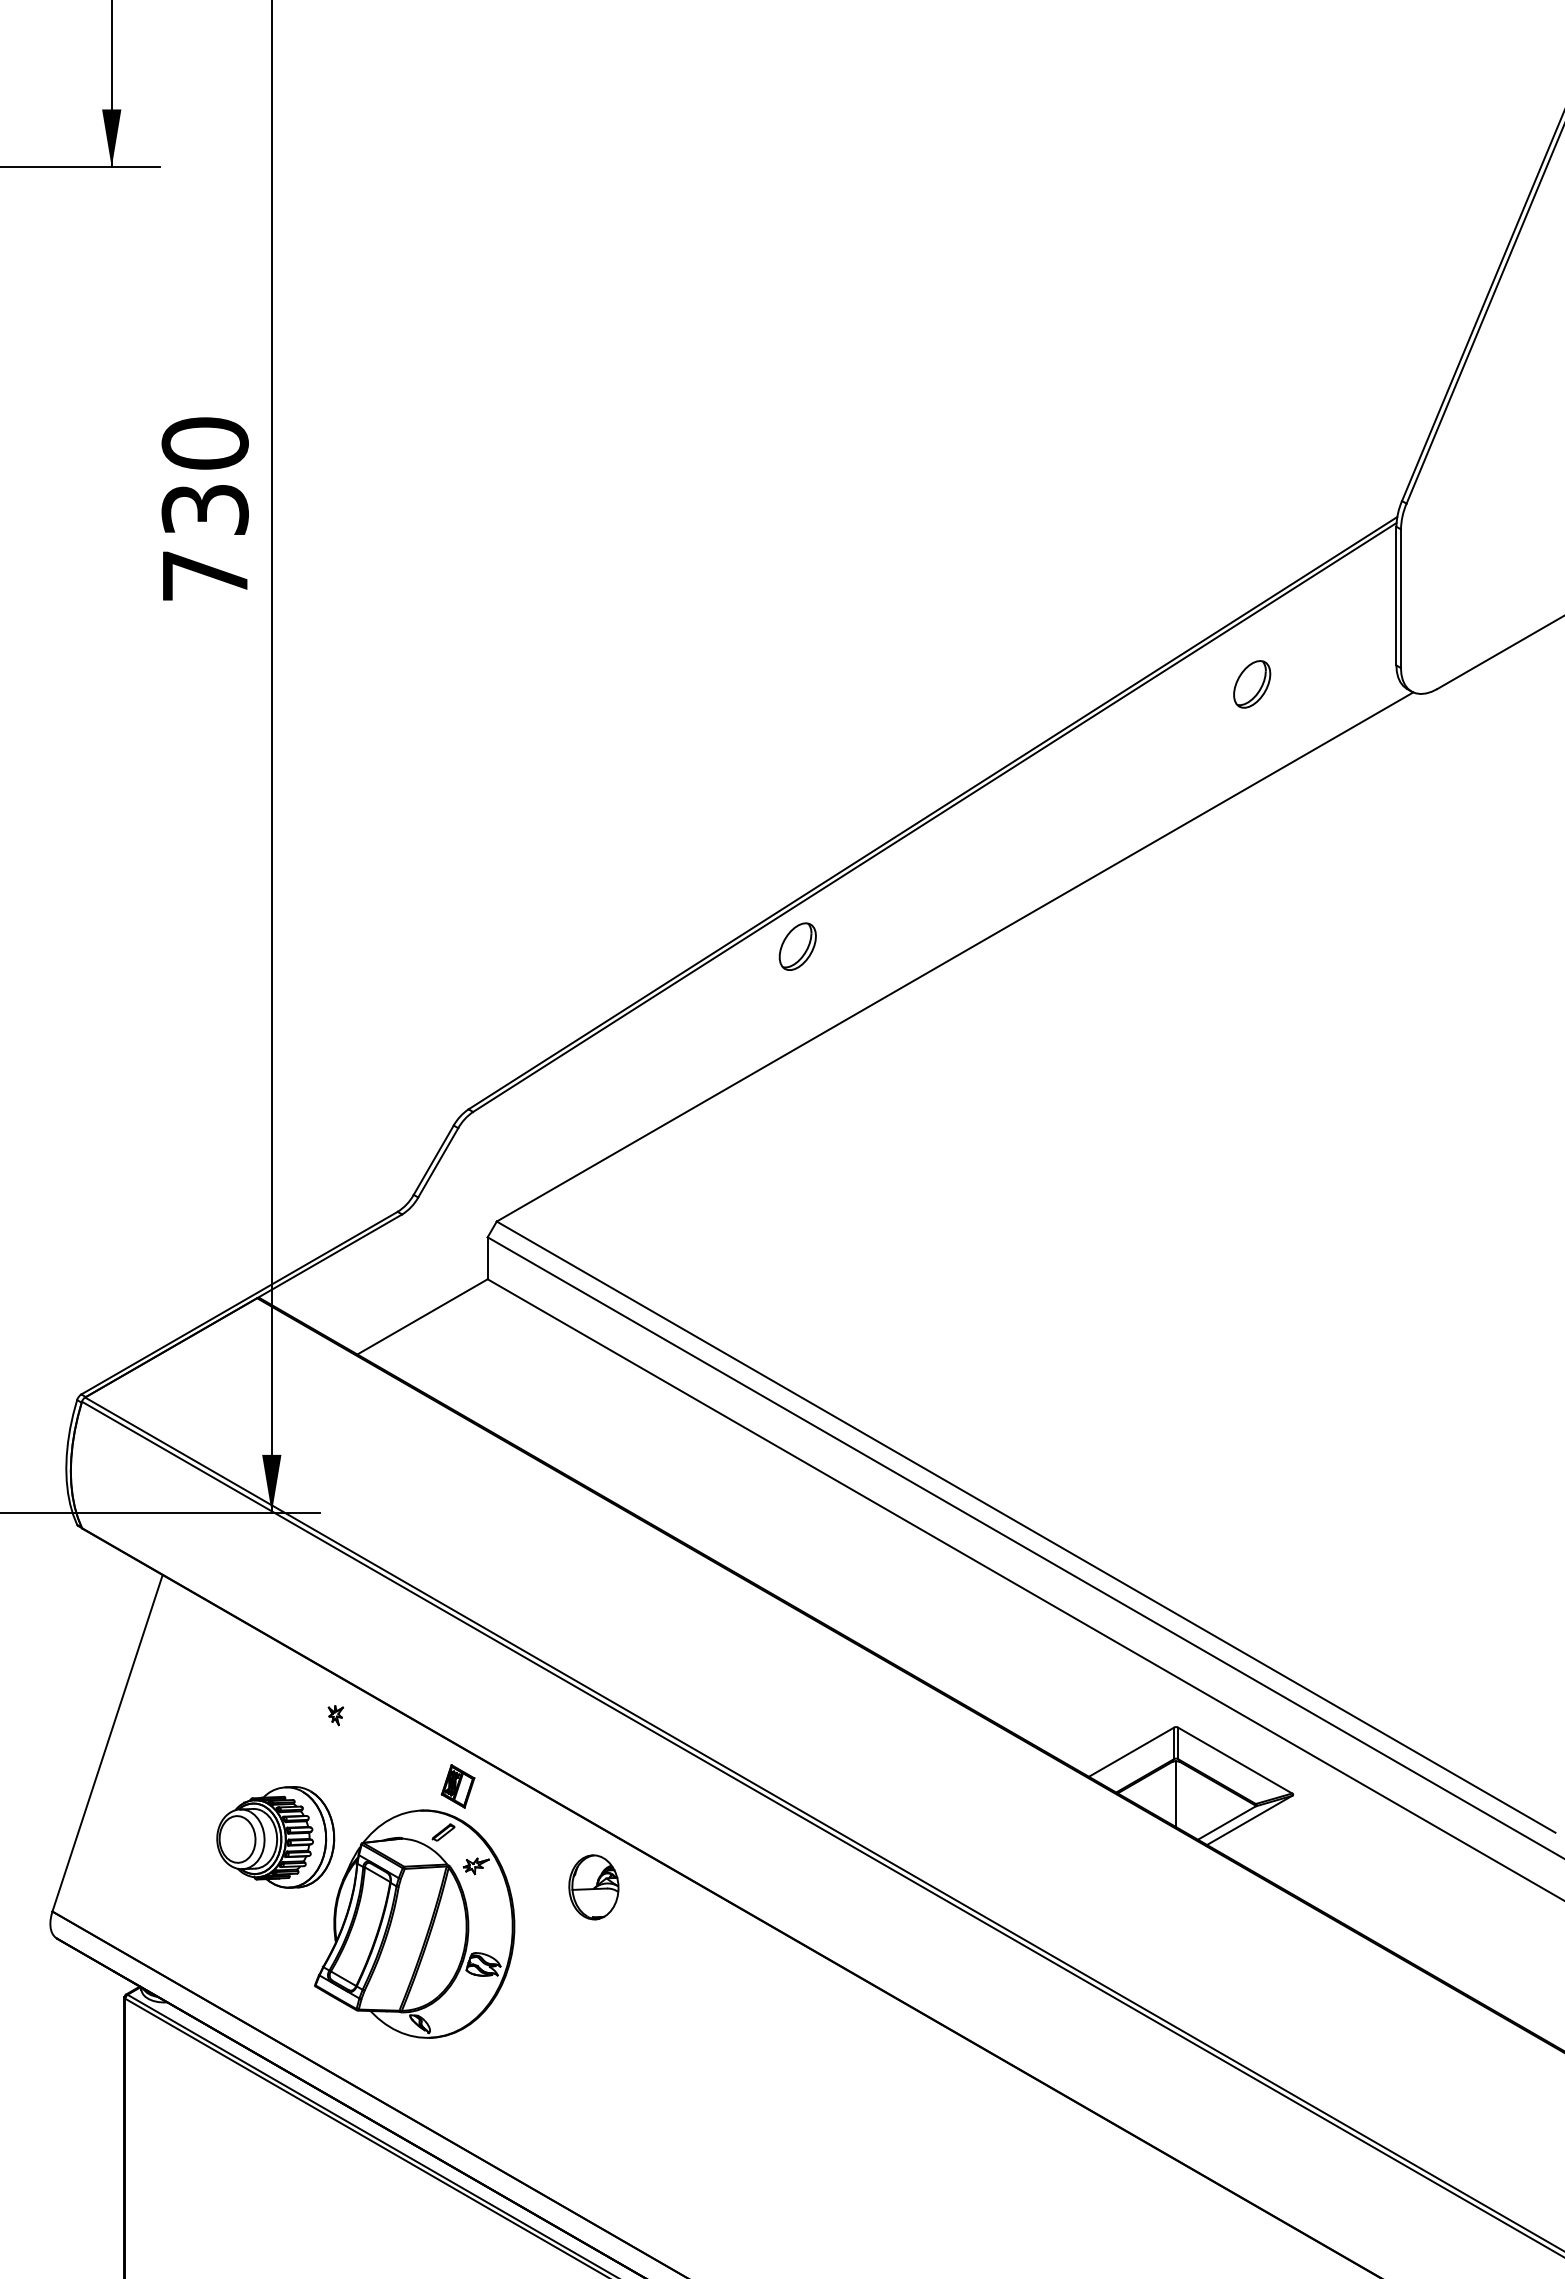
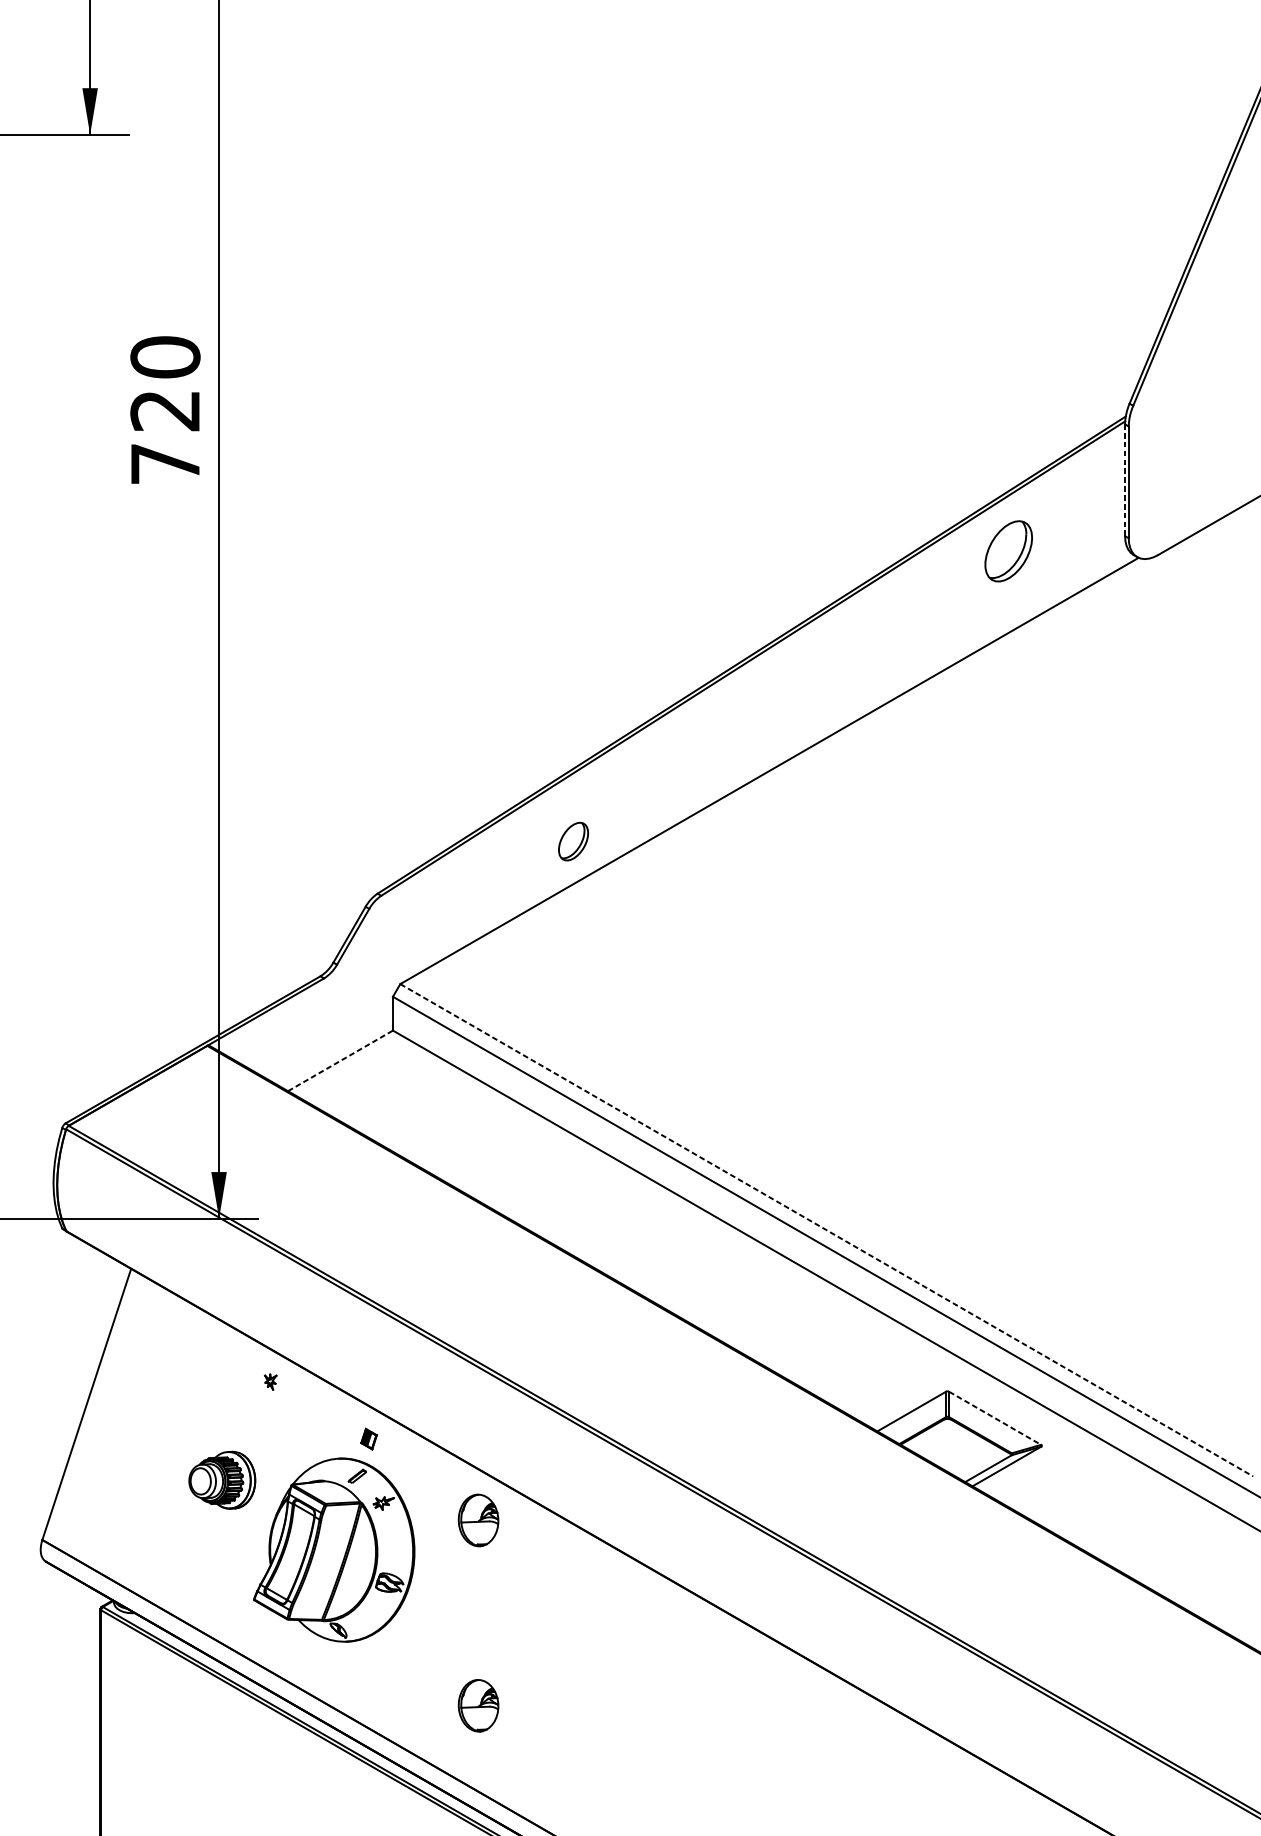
text: (204, 510) -> (164, 411), 730 -> 720
line: (1396, 595) -> (1125, 479), solid -> dashed
part: (1252, 684) -> (1009, 551), size x1.6
part: (797, 946) -> (573, 841), moved
line: (422, 1316) -> (340, 1060), solid -> dashed
line: (1026, 1527) -> (827, 1230), solid -> dashed
line: (1235, 1760) -> (995, 1418), solid -> dashed
part: (457, 1786) -> (368, 1439), size x0.6
line: (1176, 1794) -> (947, 1445), removed
part: (275, 1837) -> (222, 1480), size x0.7
part: (593, 2117) -> (478, 1705), added

